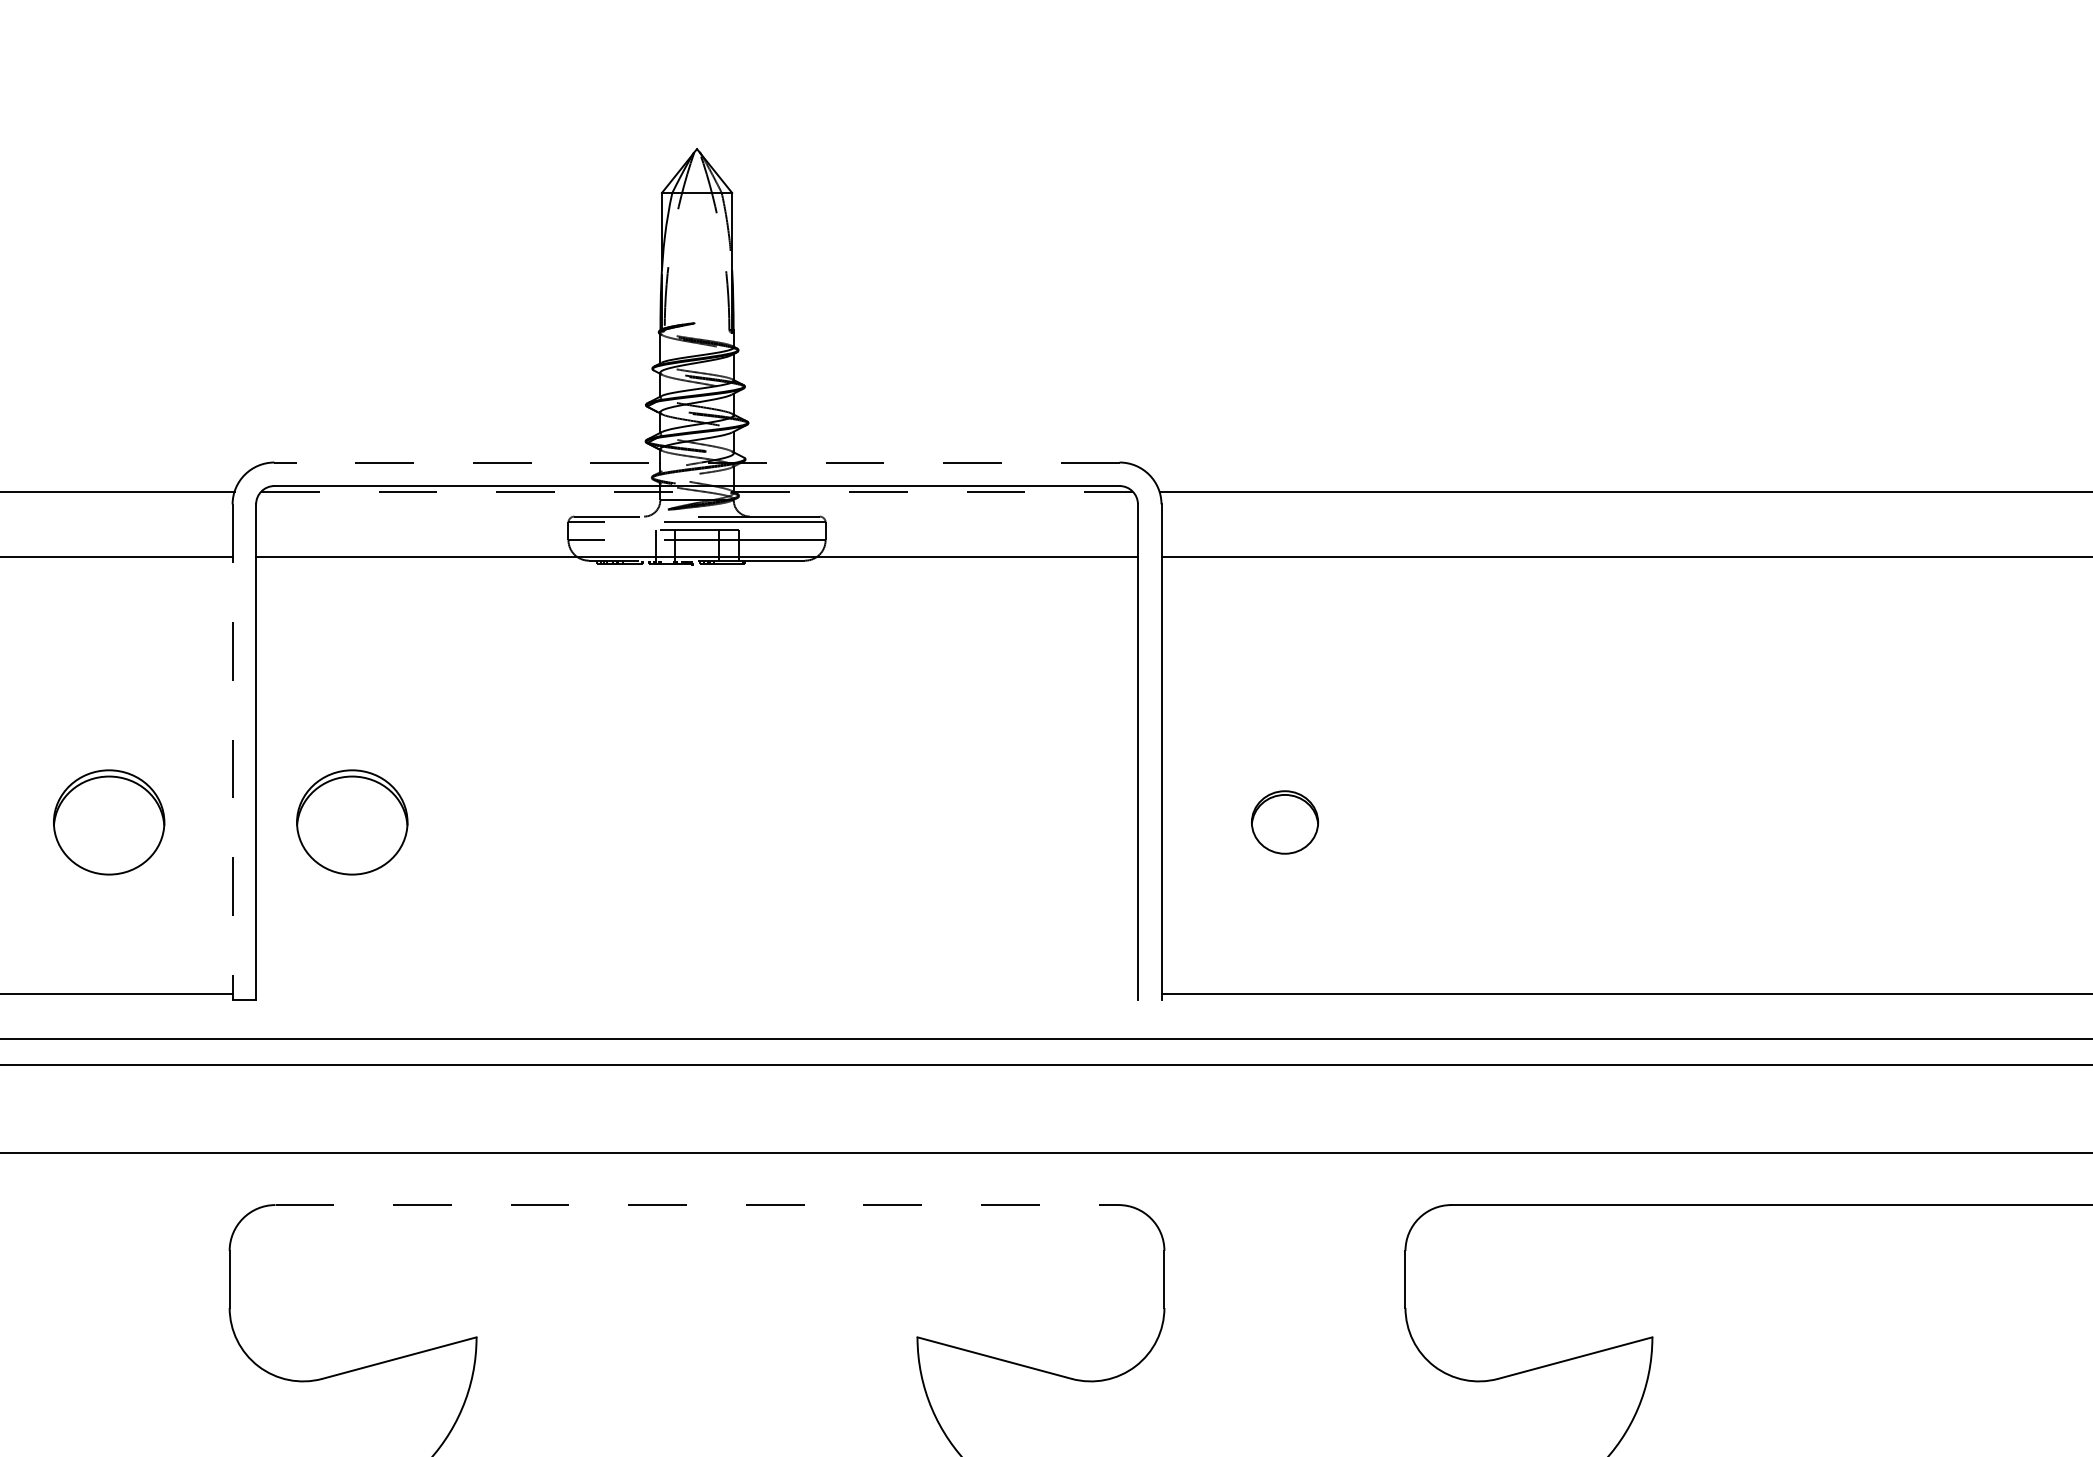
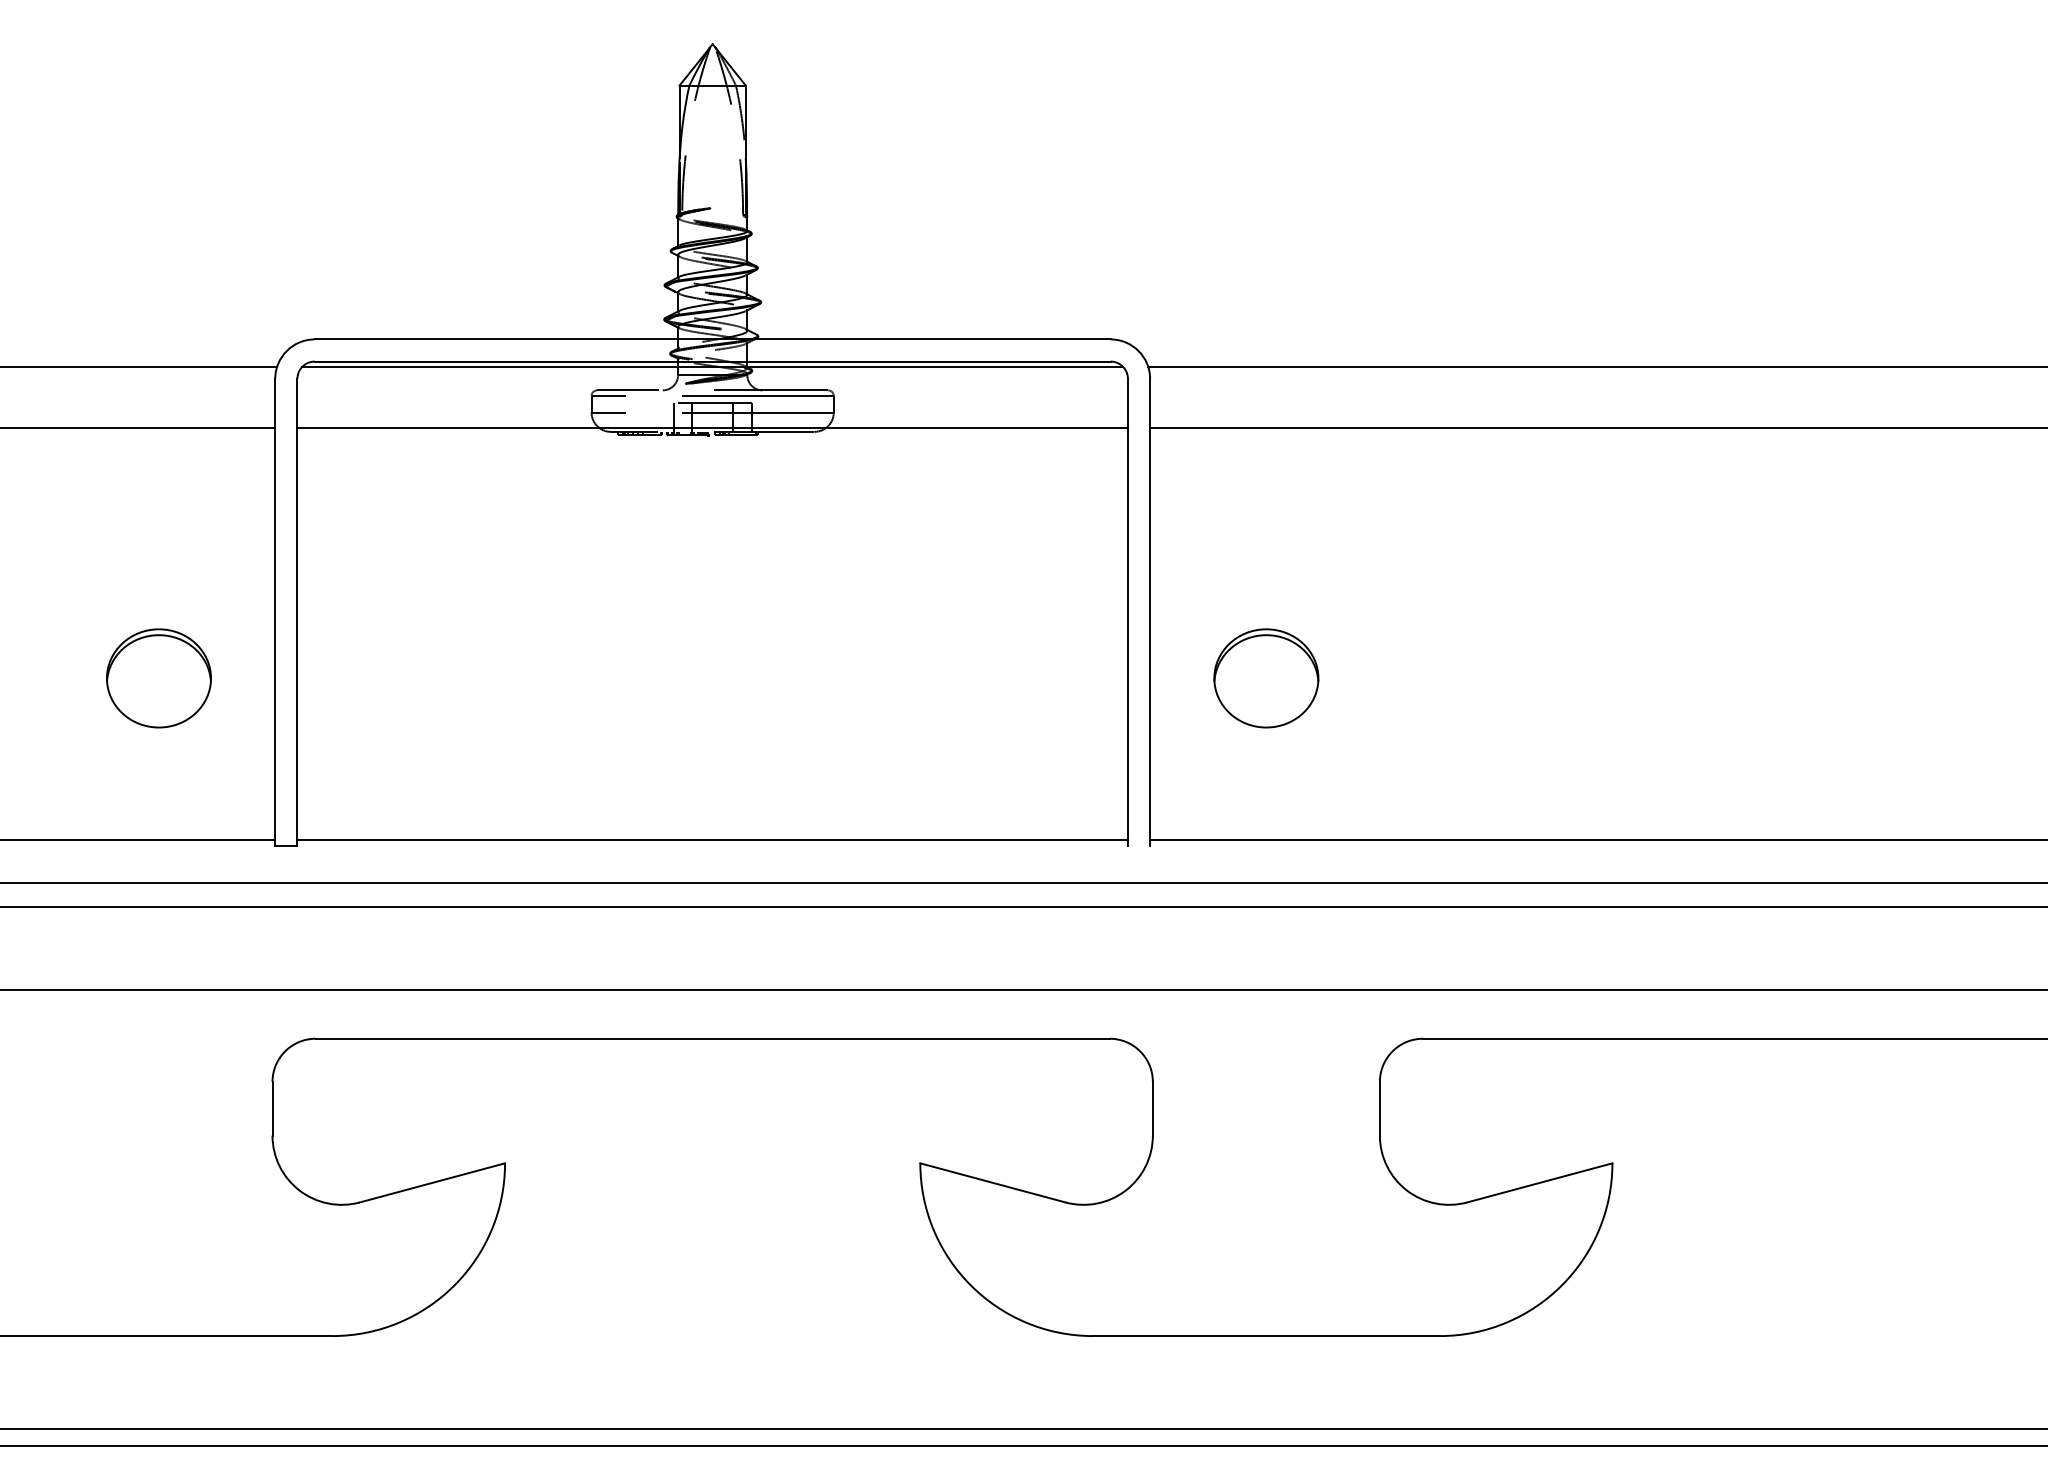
line: (696, 462) -> (712, 339), dashed -> solid
line: (696, 492) -> (712, 367), dashed -> solid
line: (232, 752) -> (275, 612), dashed -> solid
part: (351, 822) -> (387, 678), removed
part: (1285, 822) -> (1266, 678), size x1.67
line: (696, 994) -> (712, 840), added
line: (696, 1204) -> (712, 1038), dashed -> solid

